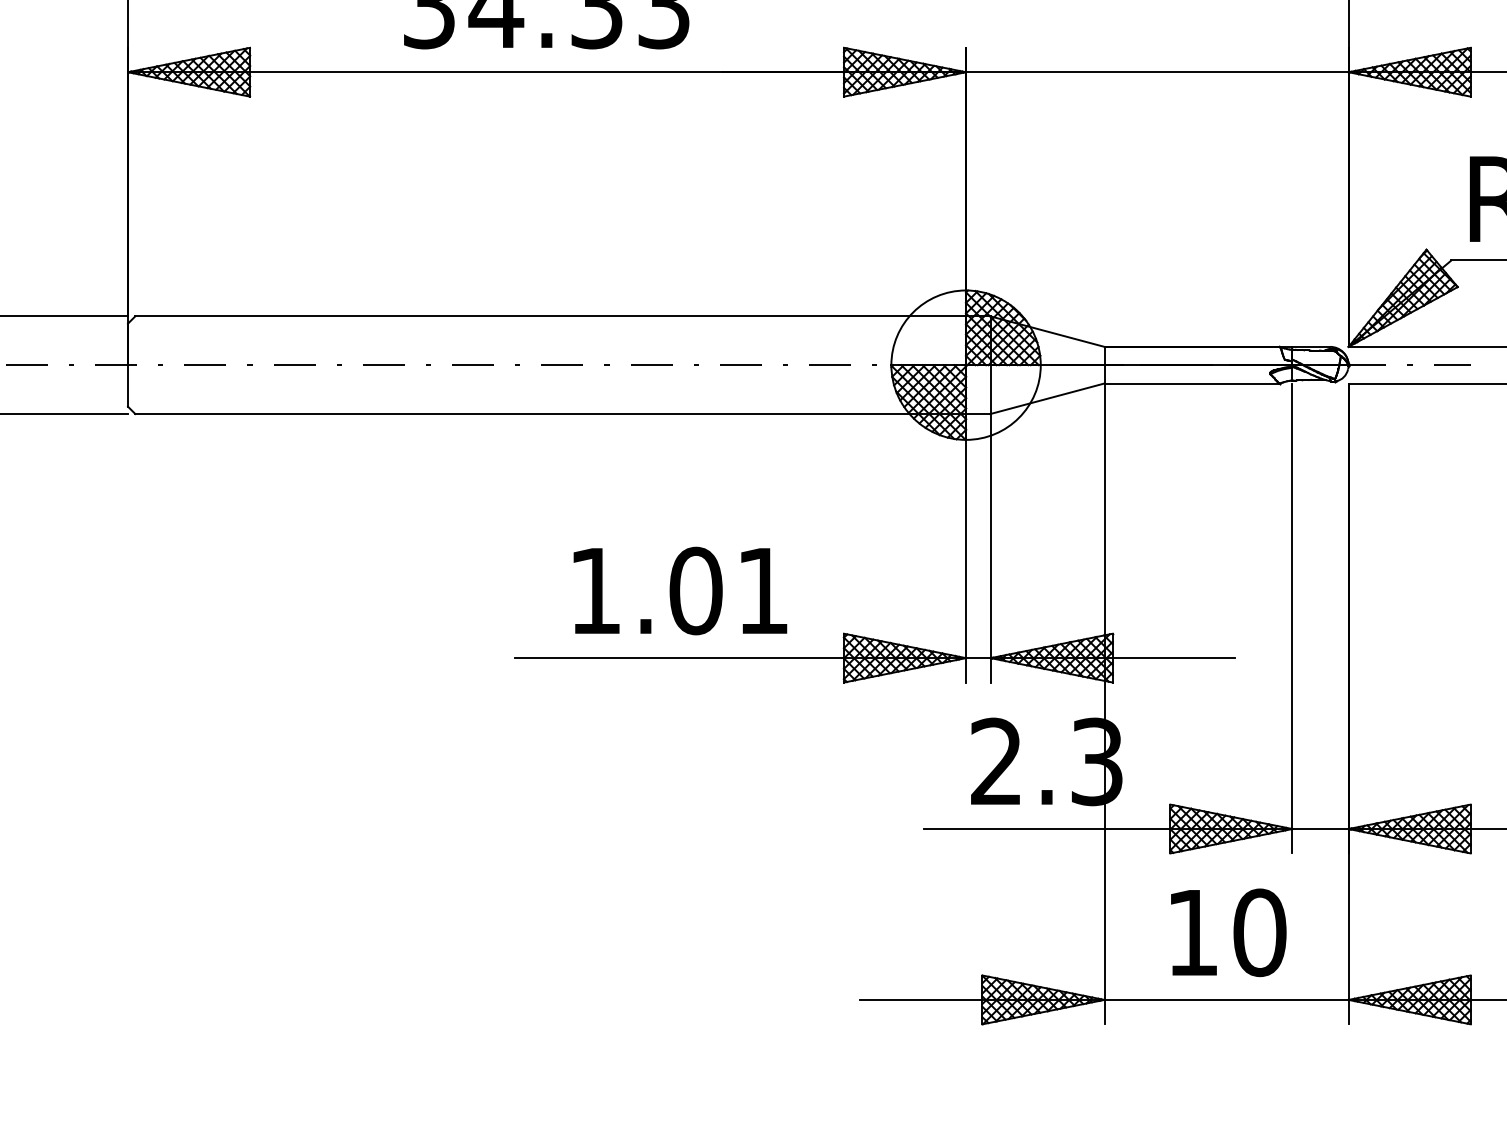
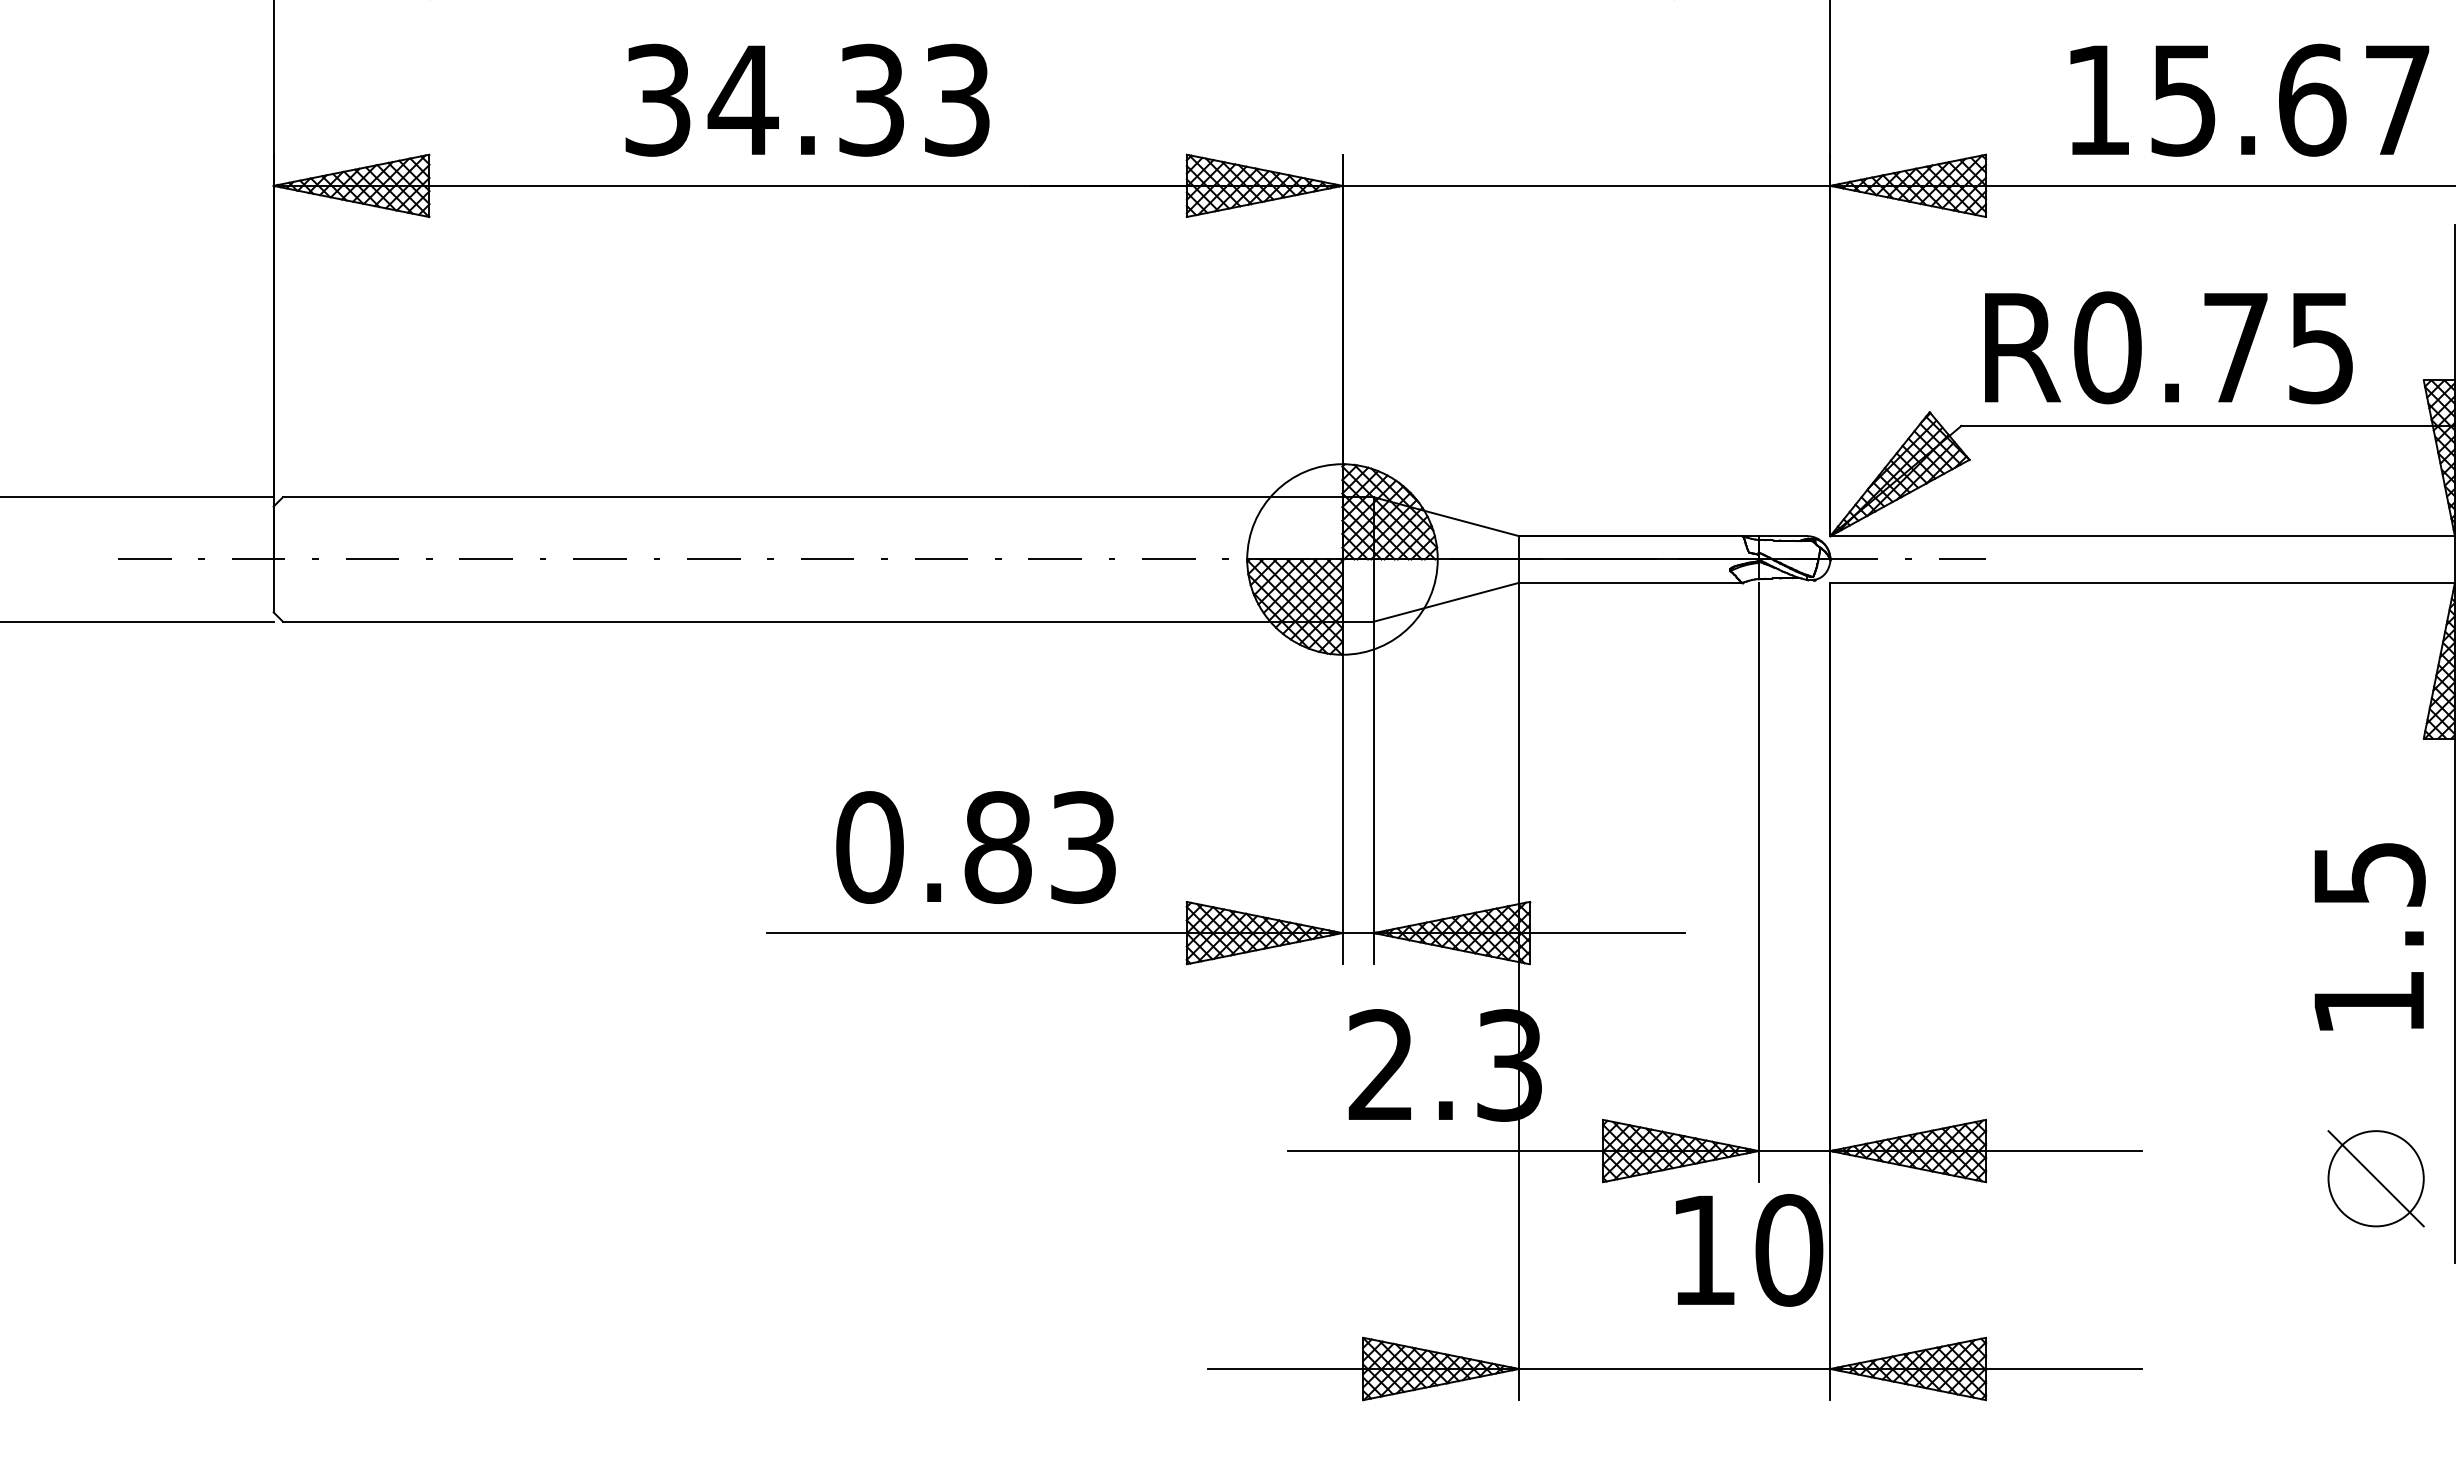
text: (678, 591) -> (975, 847), 1.01 -> 0.83
text: (1228, 932) -> (1749, 1250), moved

